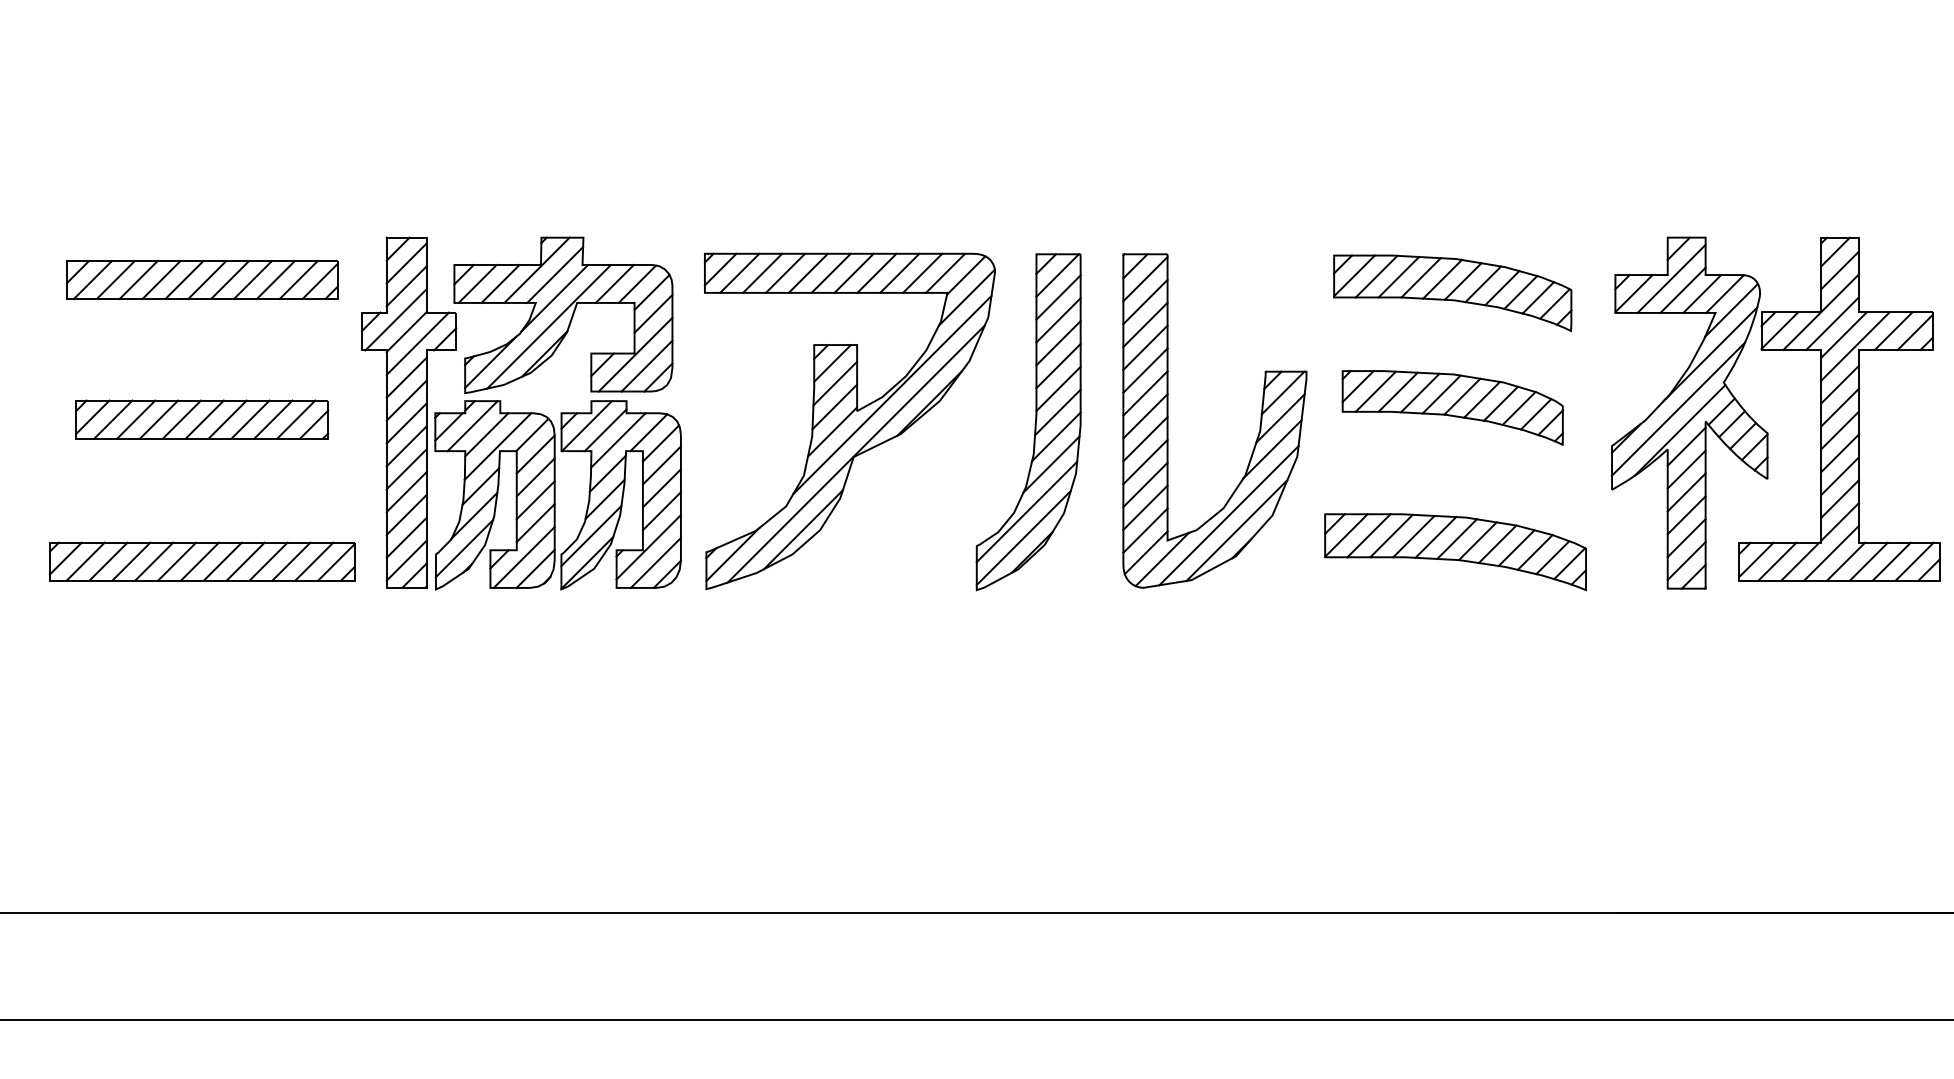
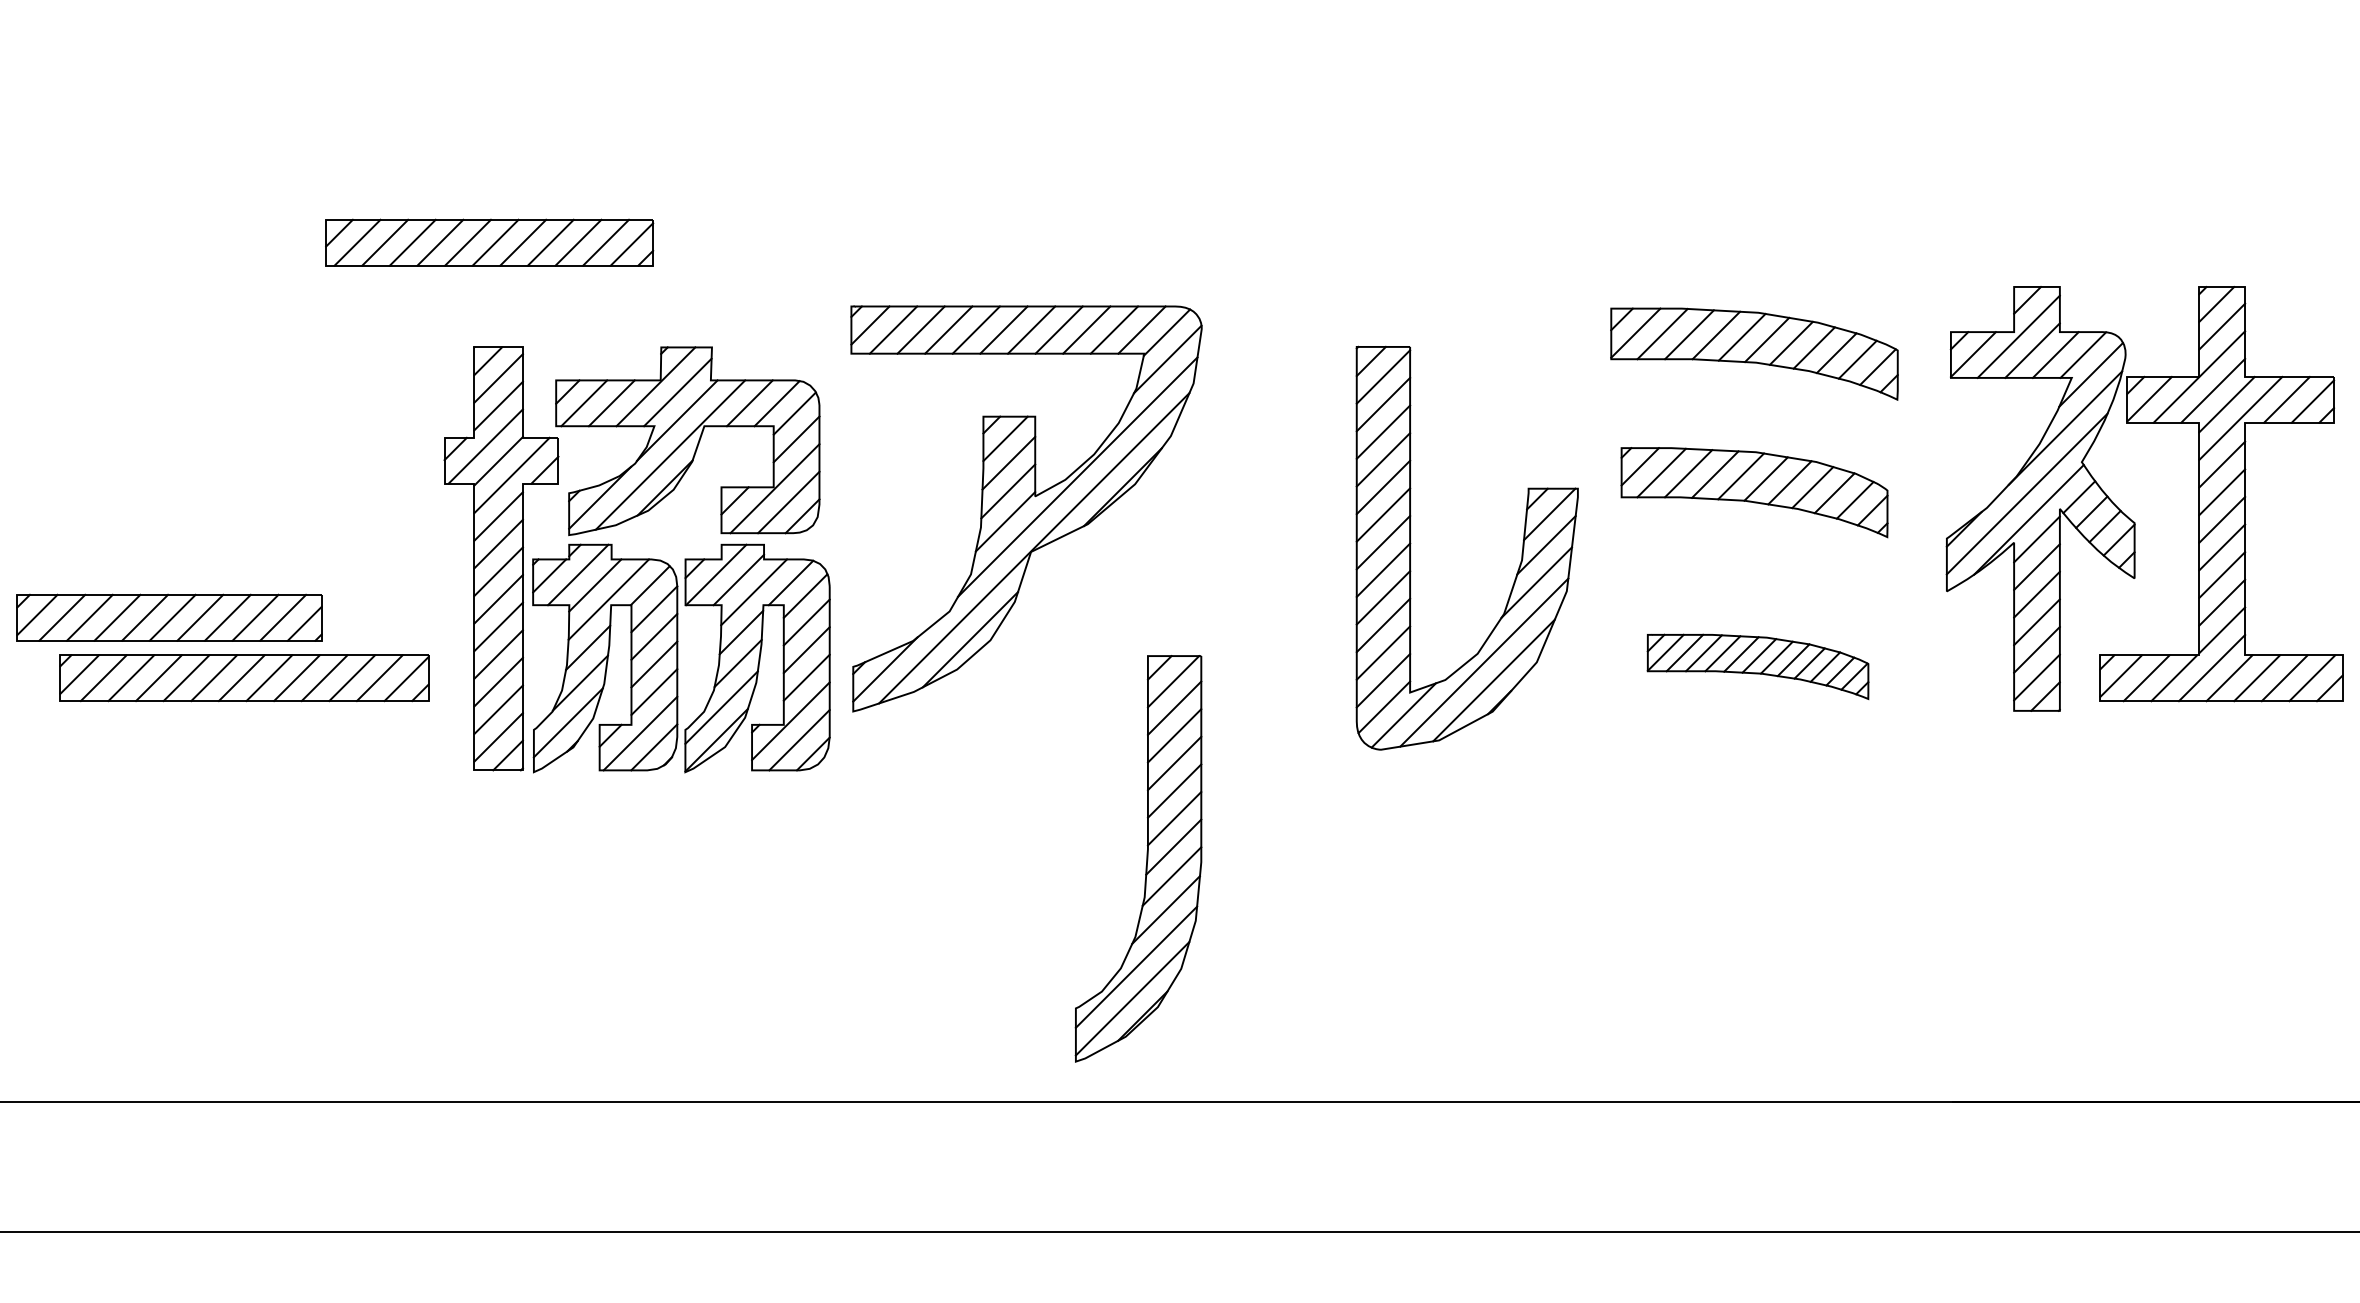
part: (201, 279) -> (488, 242), moved
part: (521, 413) -> (637, 559), moved
part: (202, 419) -> (169, 617), moved
part: (1034, 424) -> (1145, 861), moved
part: (1259, 425) -> (1521, 553), moved
part: (1455, 552) -> (1757, 667), size x0.7

